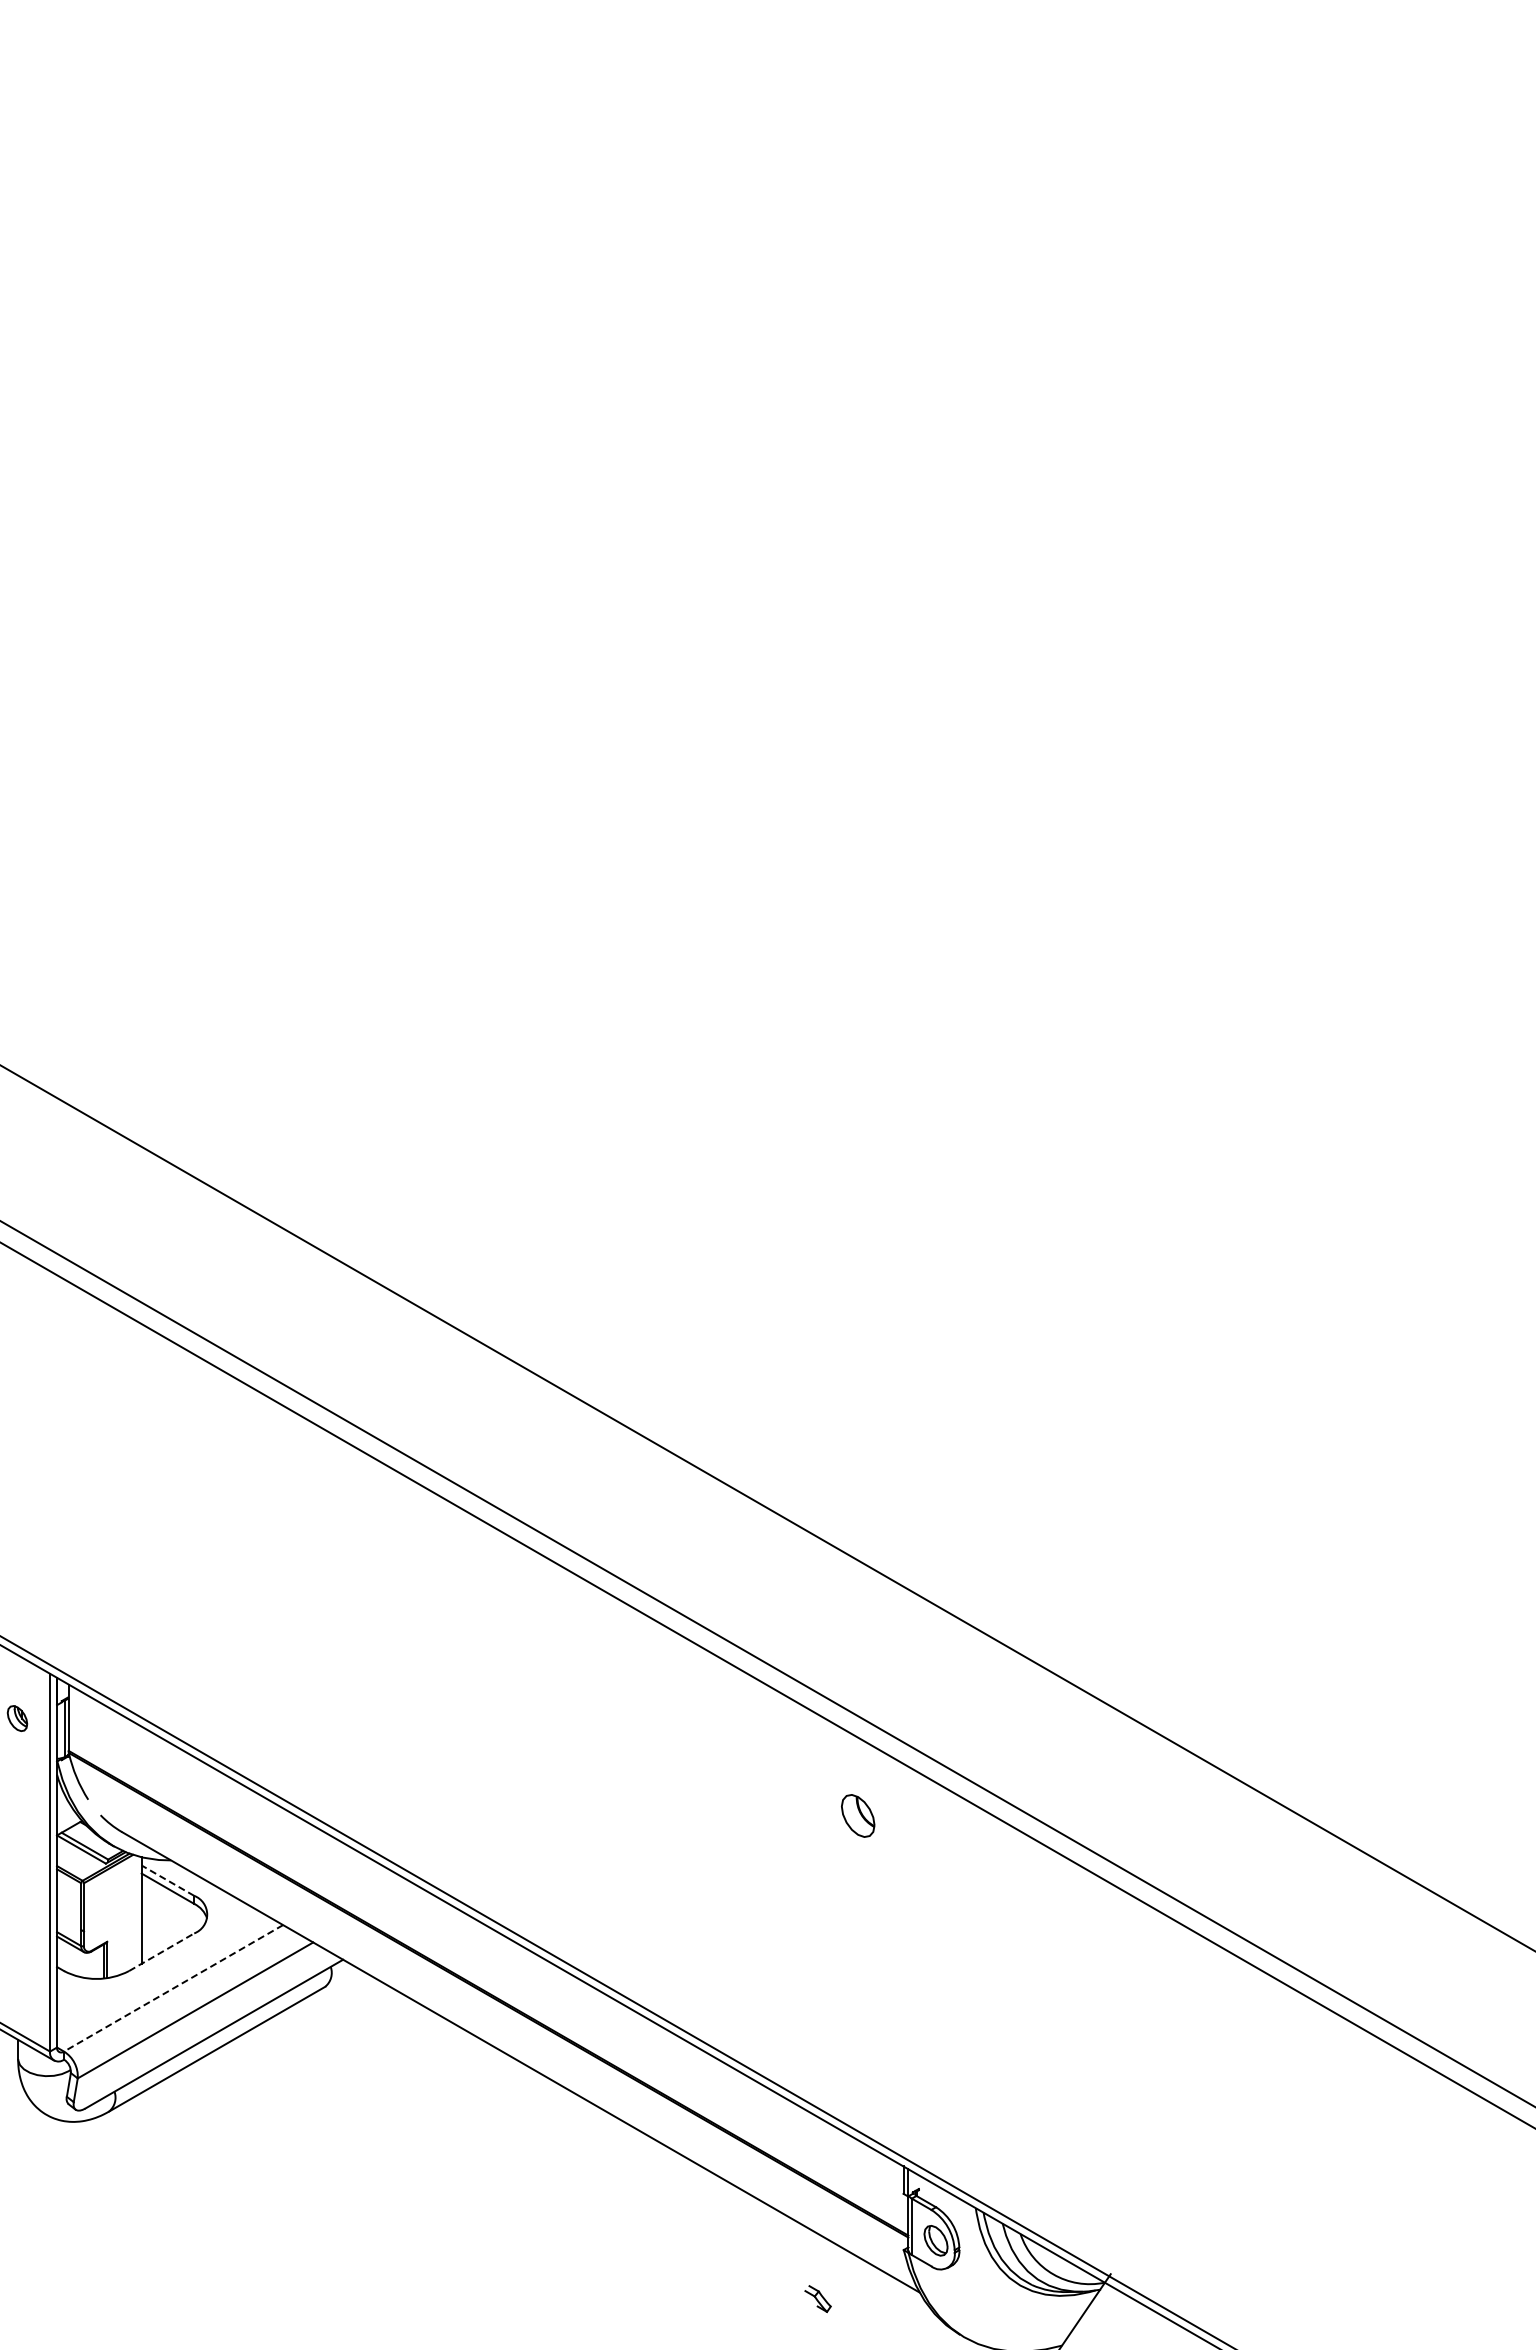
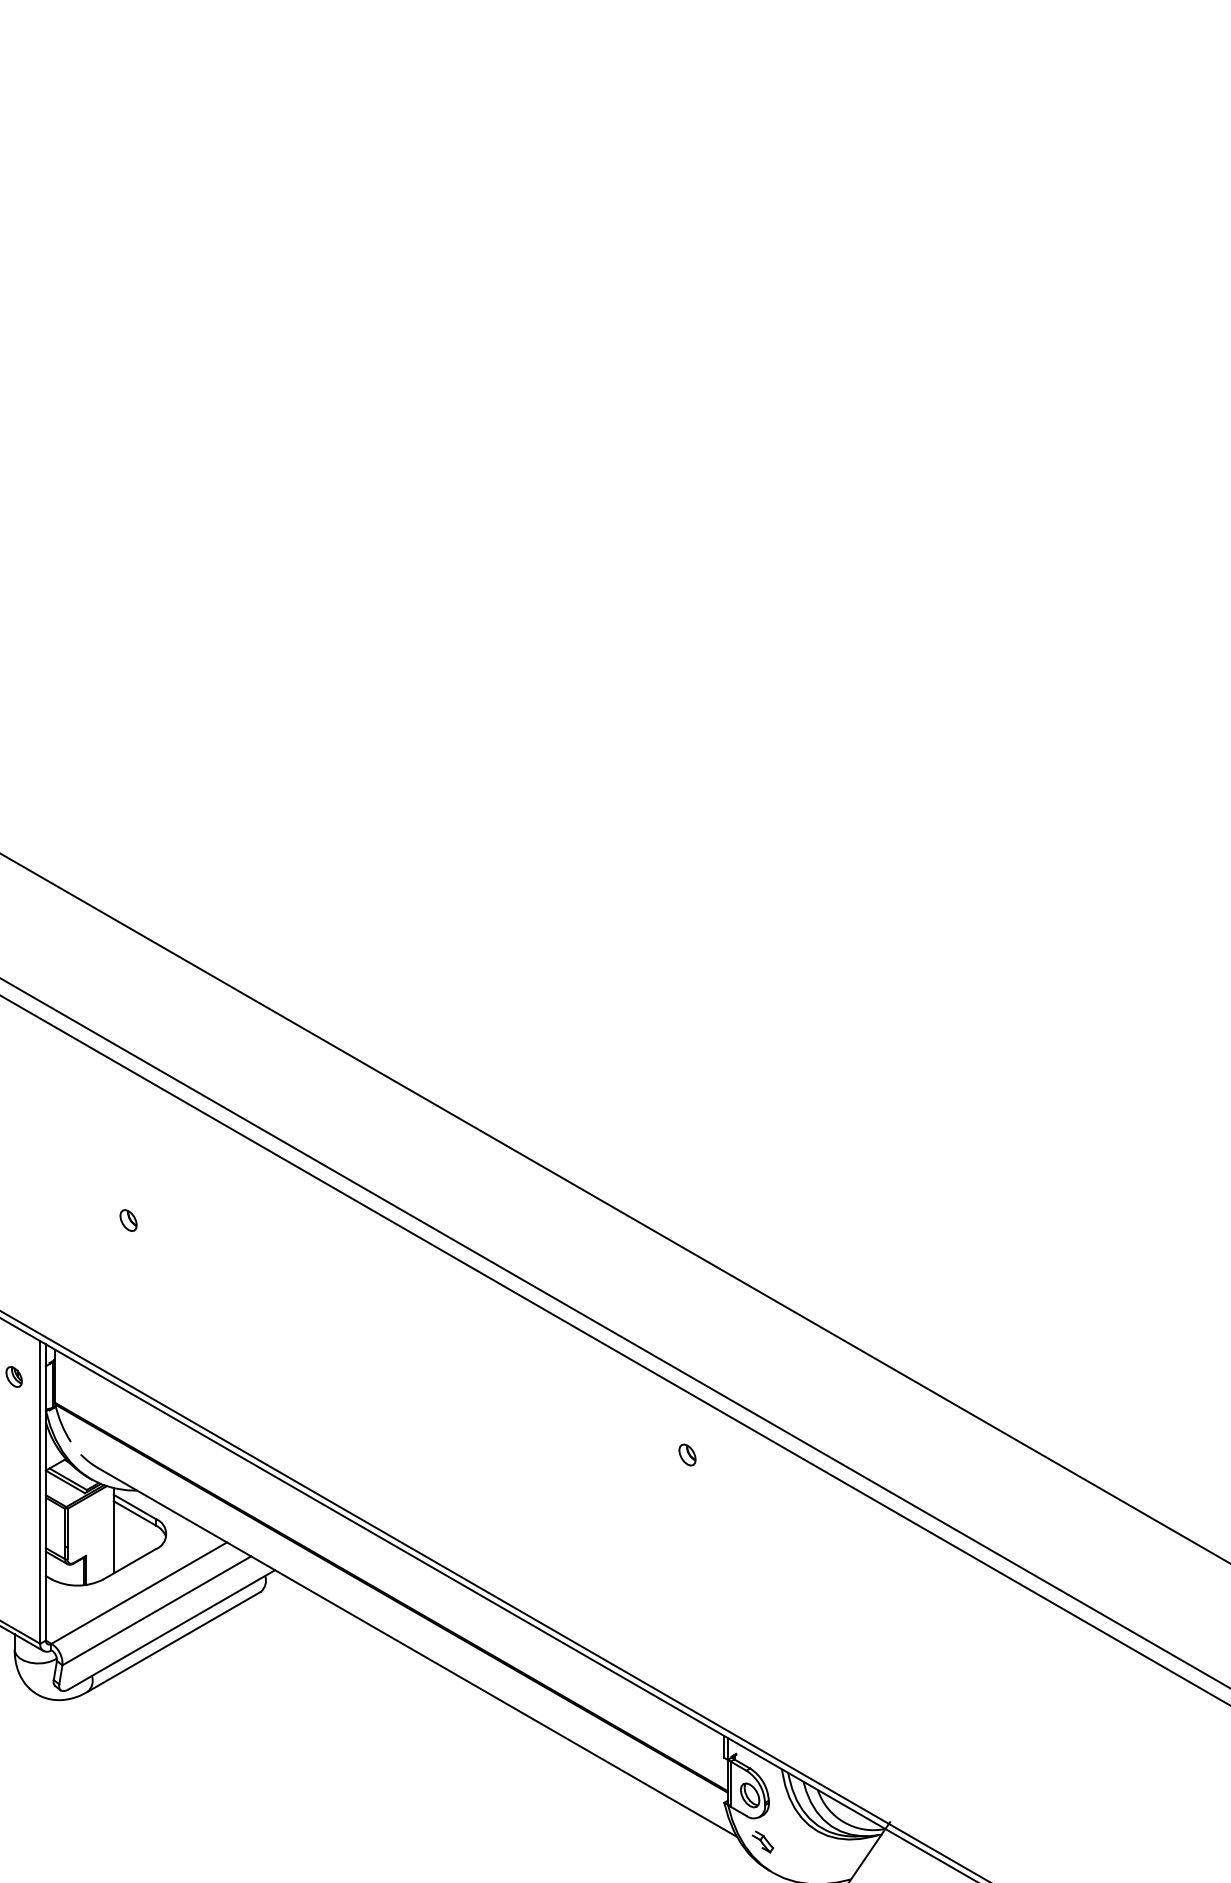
part: (160, 1523) -> (128, 1220), added
part: (857, 1815) -> (687, 1454), size x0.62
line: (167, 1880) -> (134, 1506), dashed -> solid
line: (161, 1952) -> (129, 1564), dashed -> solid
line: (173, 1988) -> (139, 1593), dashed -> solid
part: (817, 2299) -> (762, 1842), moved

